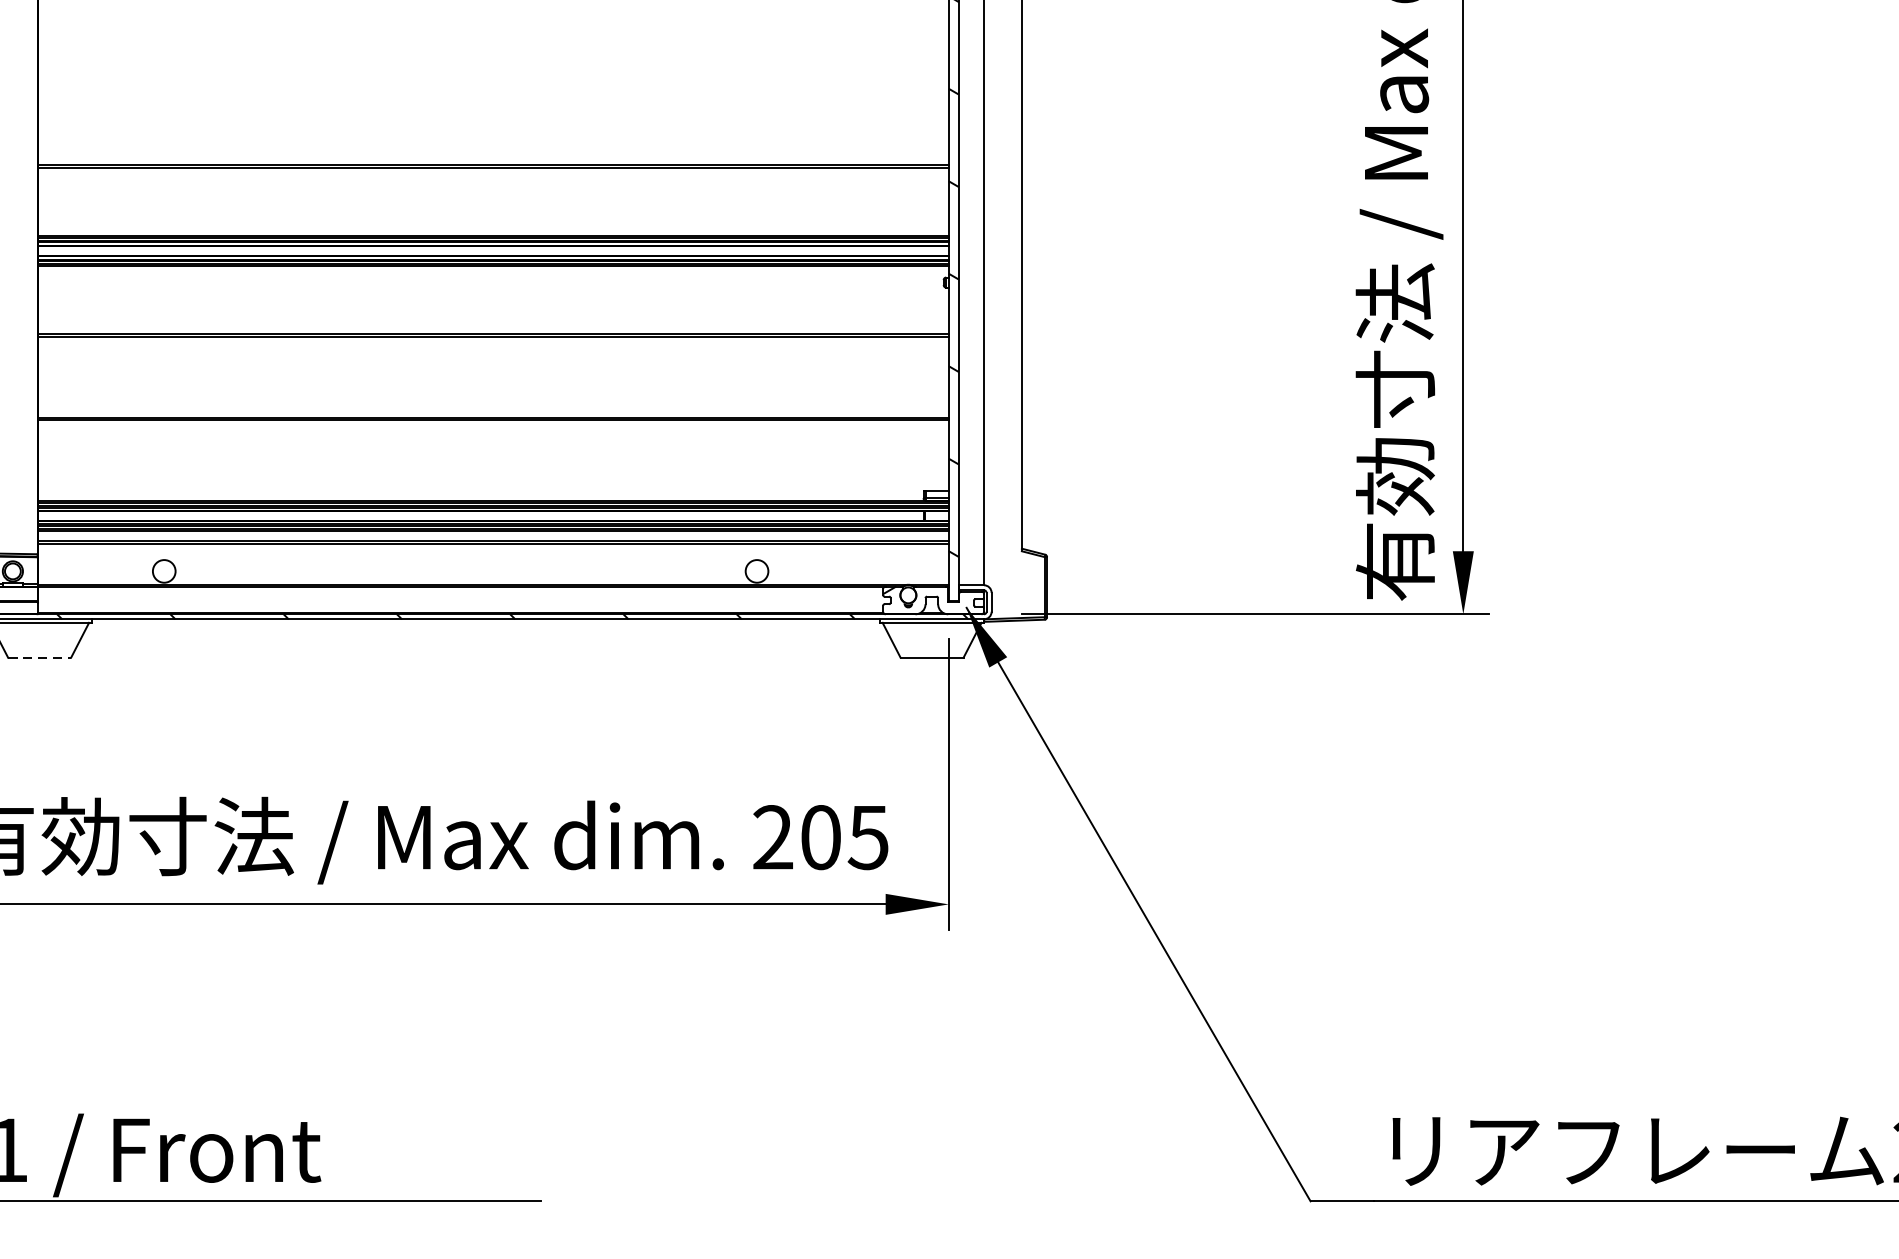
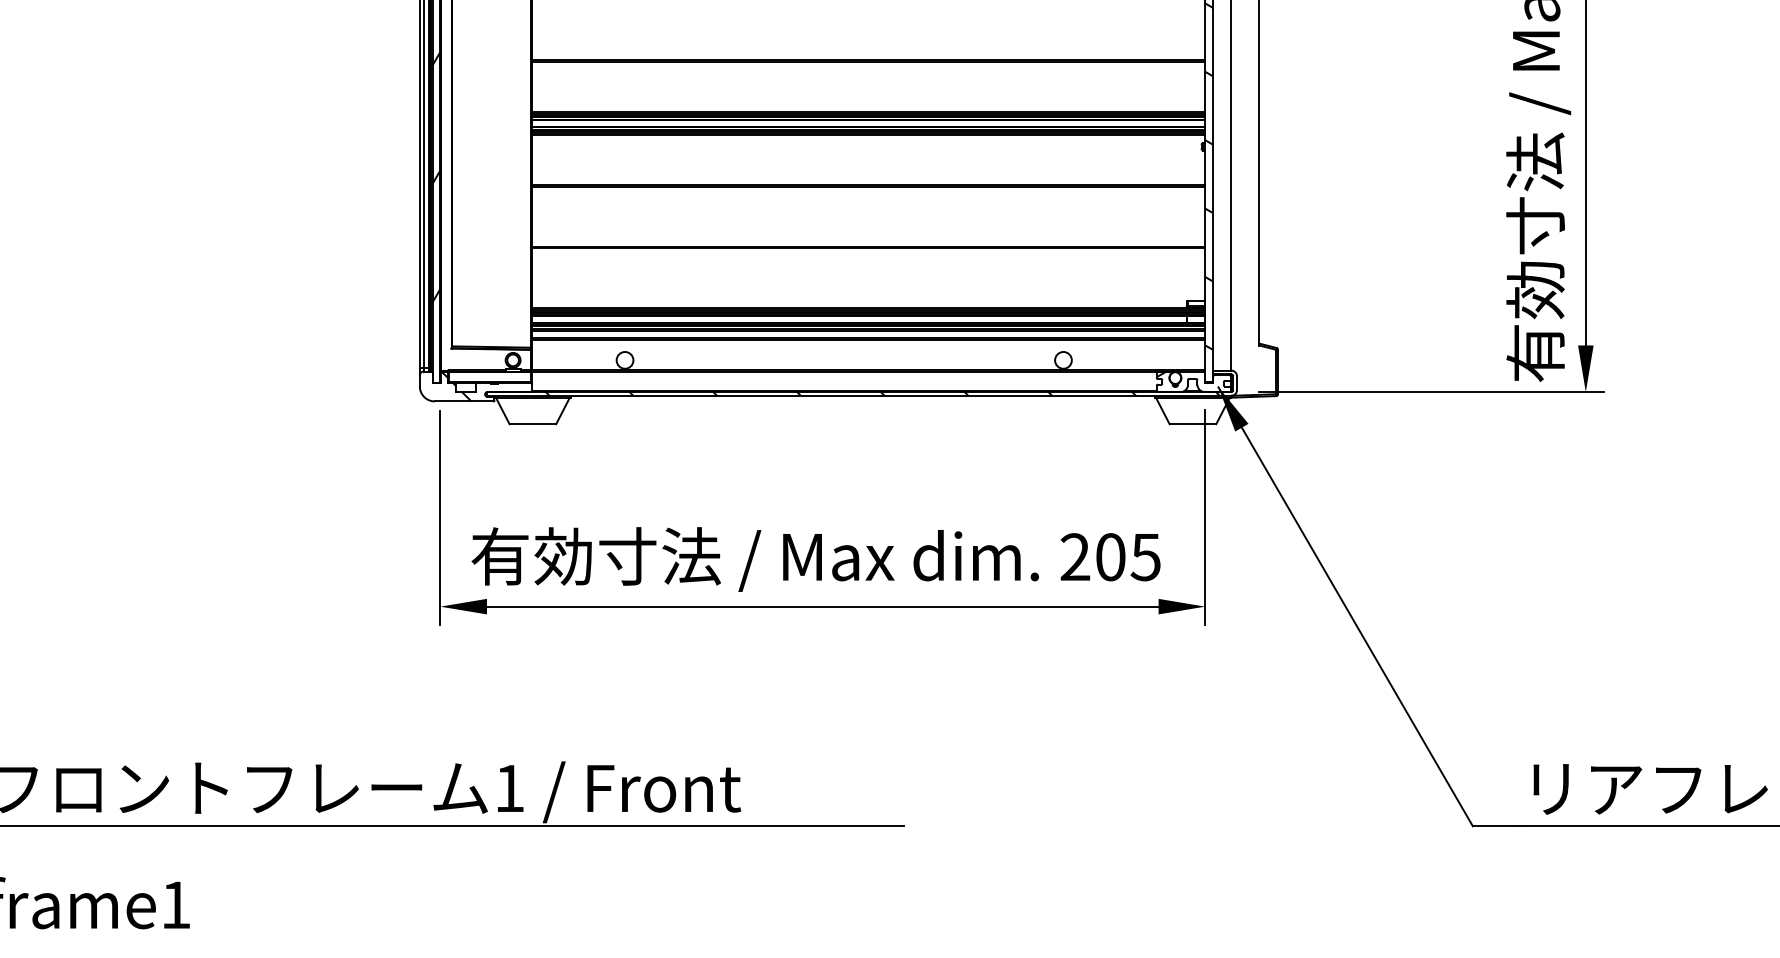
line: (40, 658) -> (533, 424), dashed -> solid

